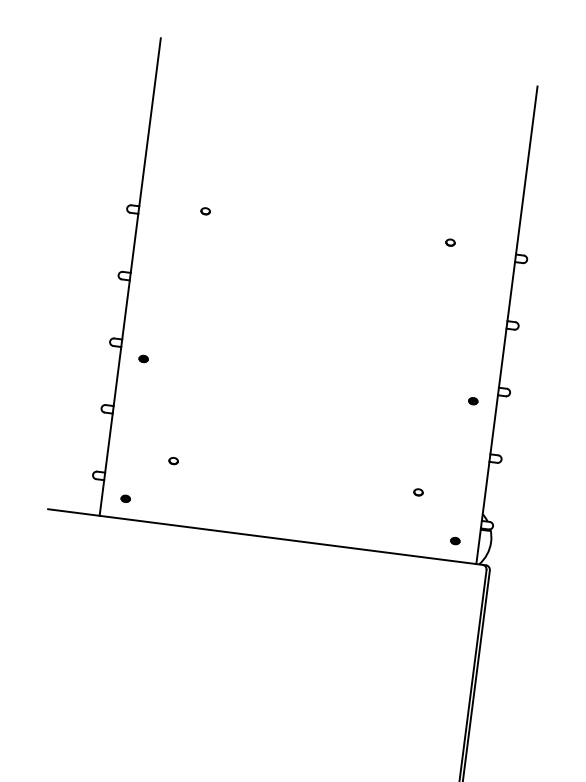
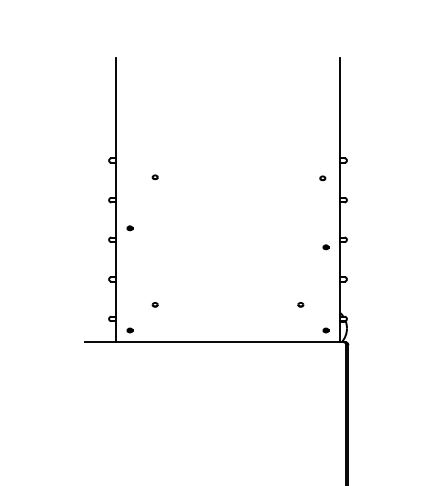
part: (204, 211) -> (154, 177), moved
part: (449, 242) -> (322, 178), moved
part: (142, 359) -> (129, 228), moved

